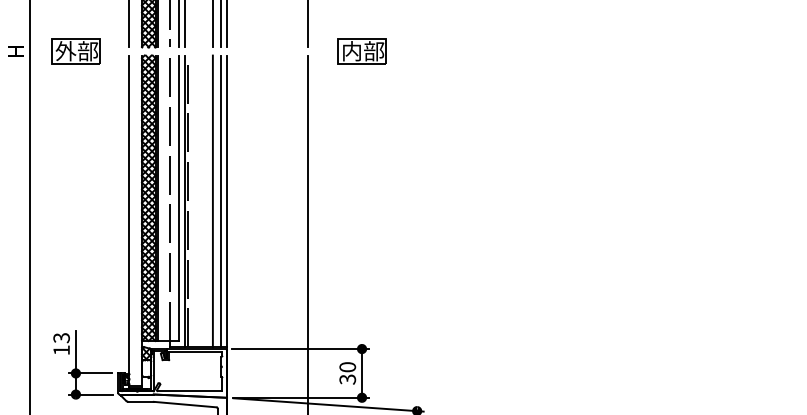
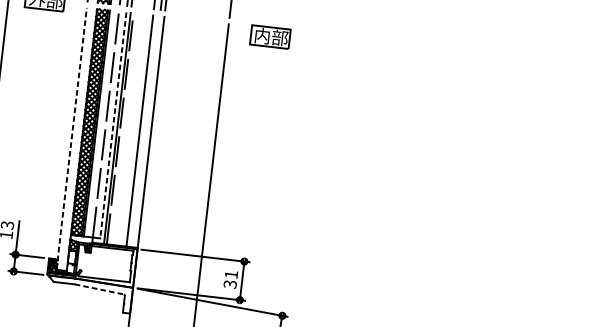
part: (361, 51) -> (269, 37), moved
line: (179, 198) -> (113, 125), solid -> dashed
line: (221, 201) -> (146, 131), removed
line: (129, 220) -> (72, 138), solid -> dashed
text: (347, 367) -> (231, 274), 30 -> 31
line: (185, 404) -> (99, 289), solid -> dashed

